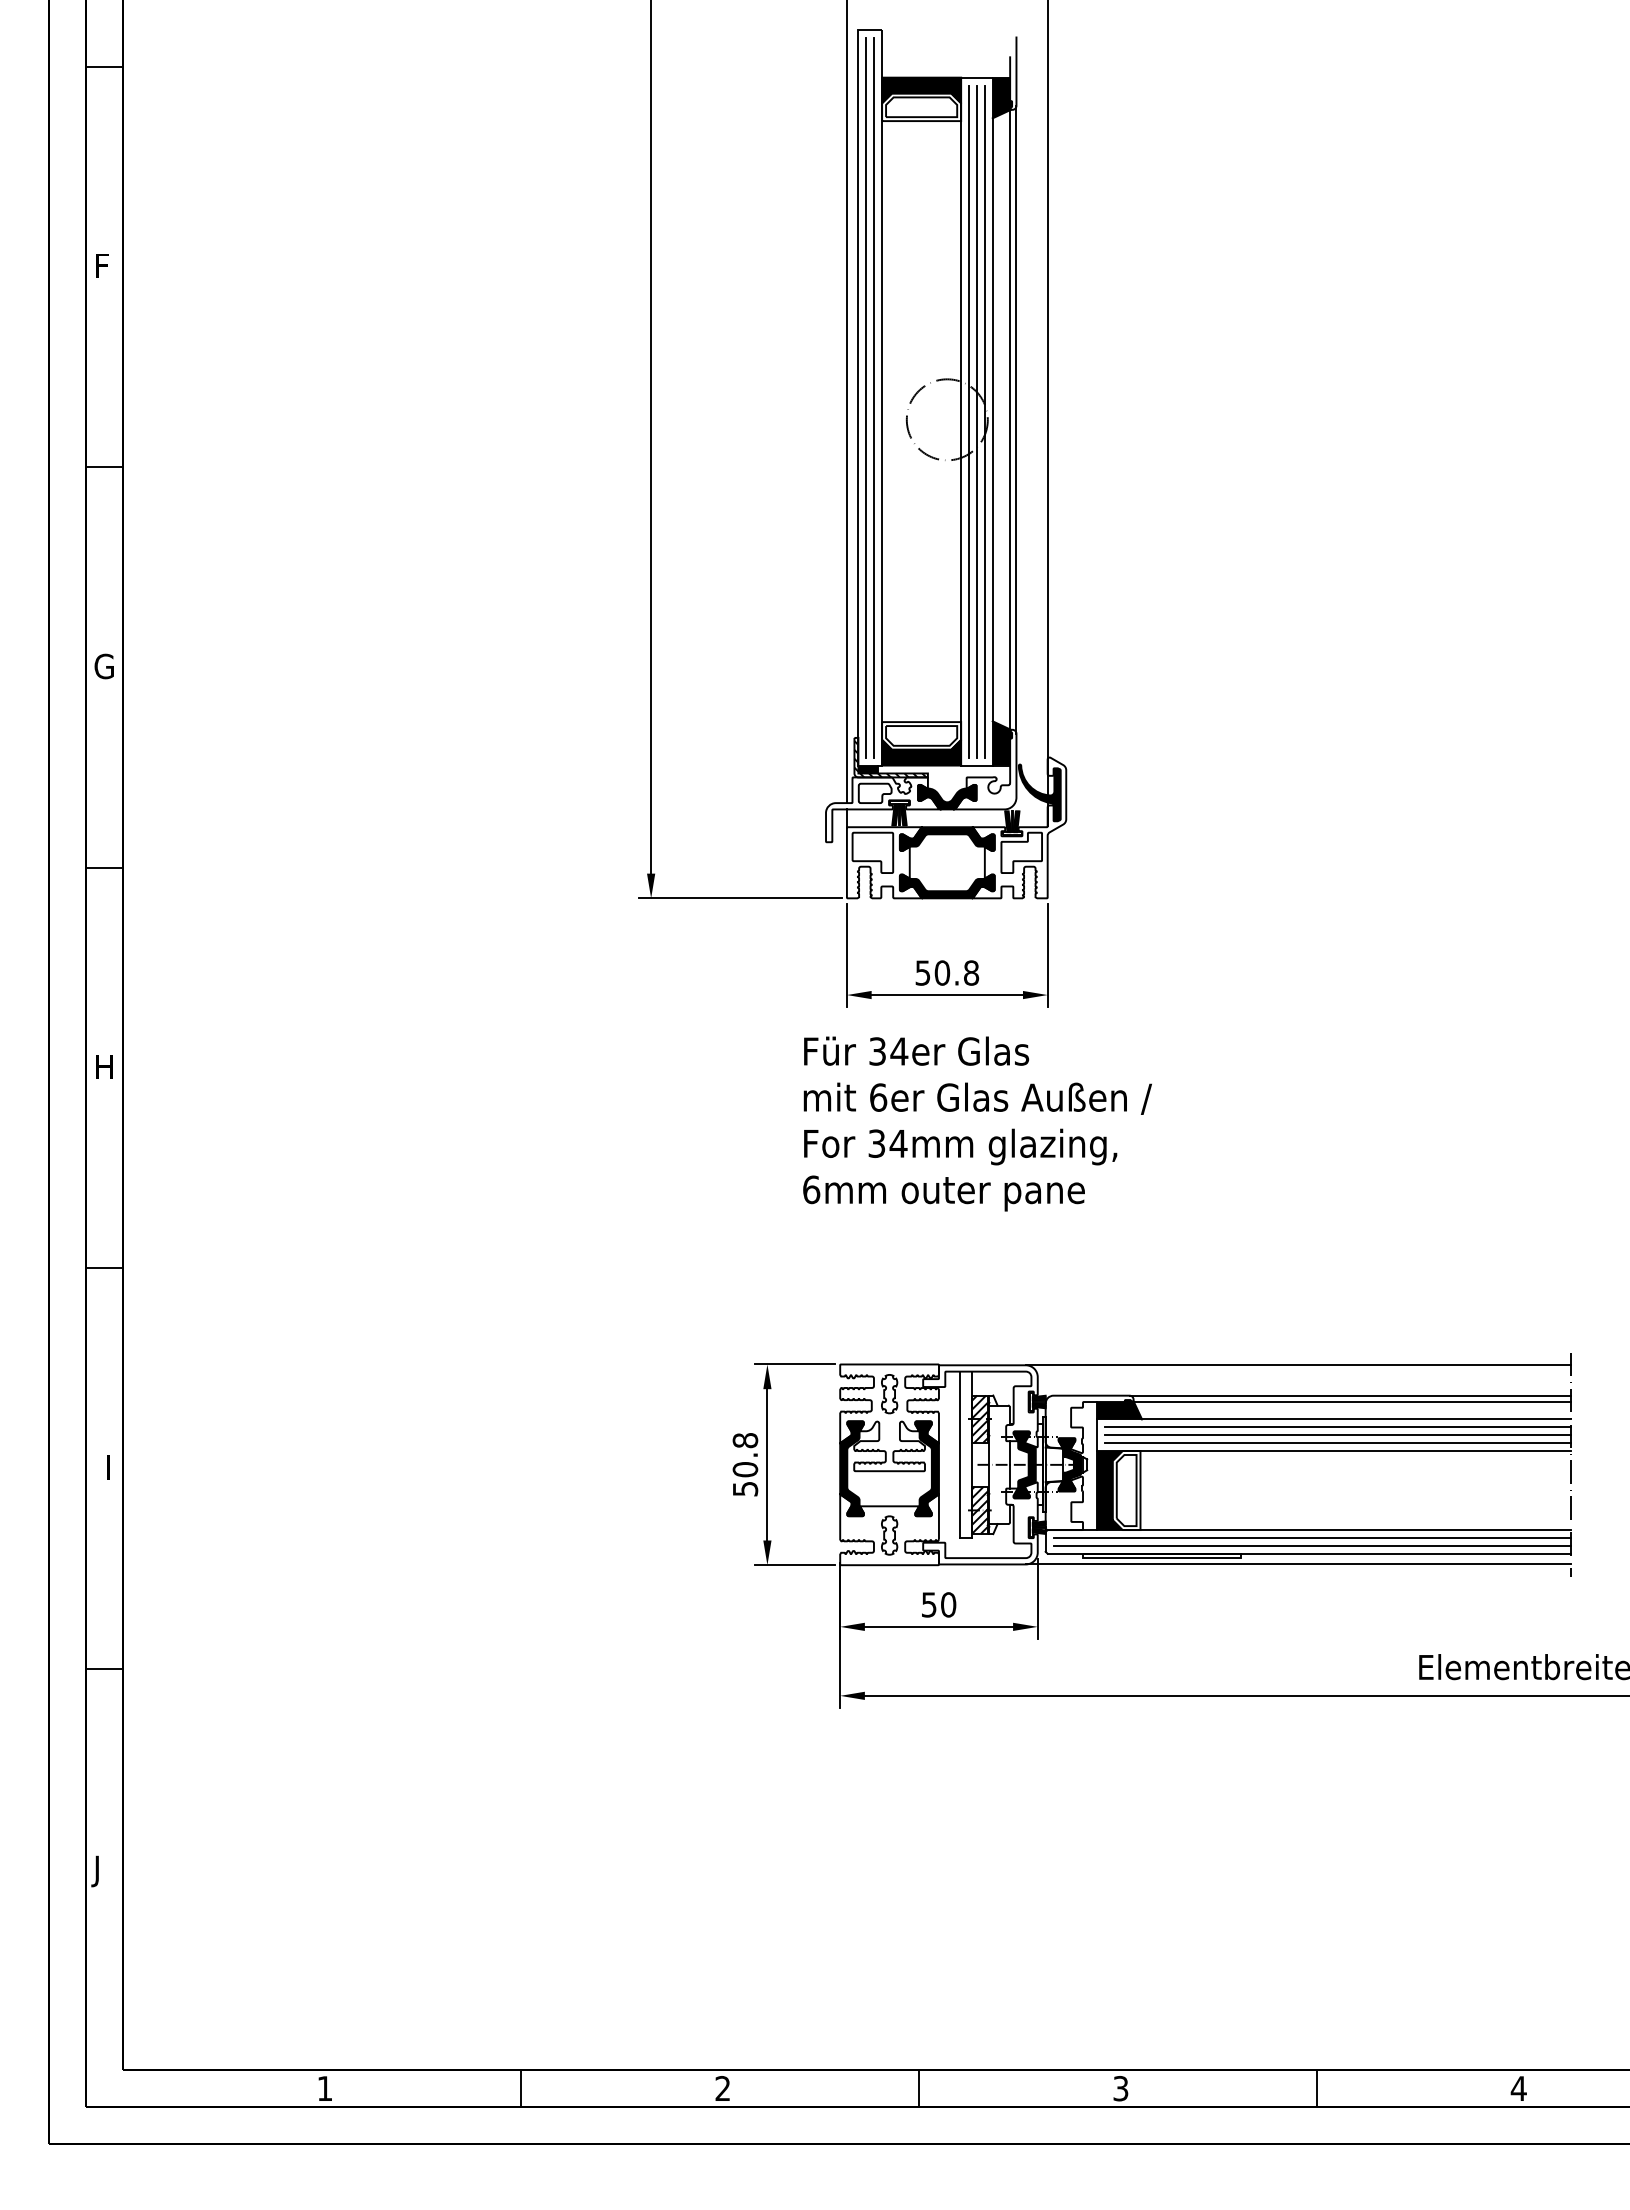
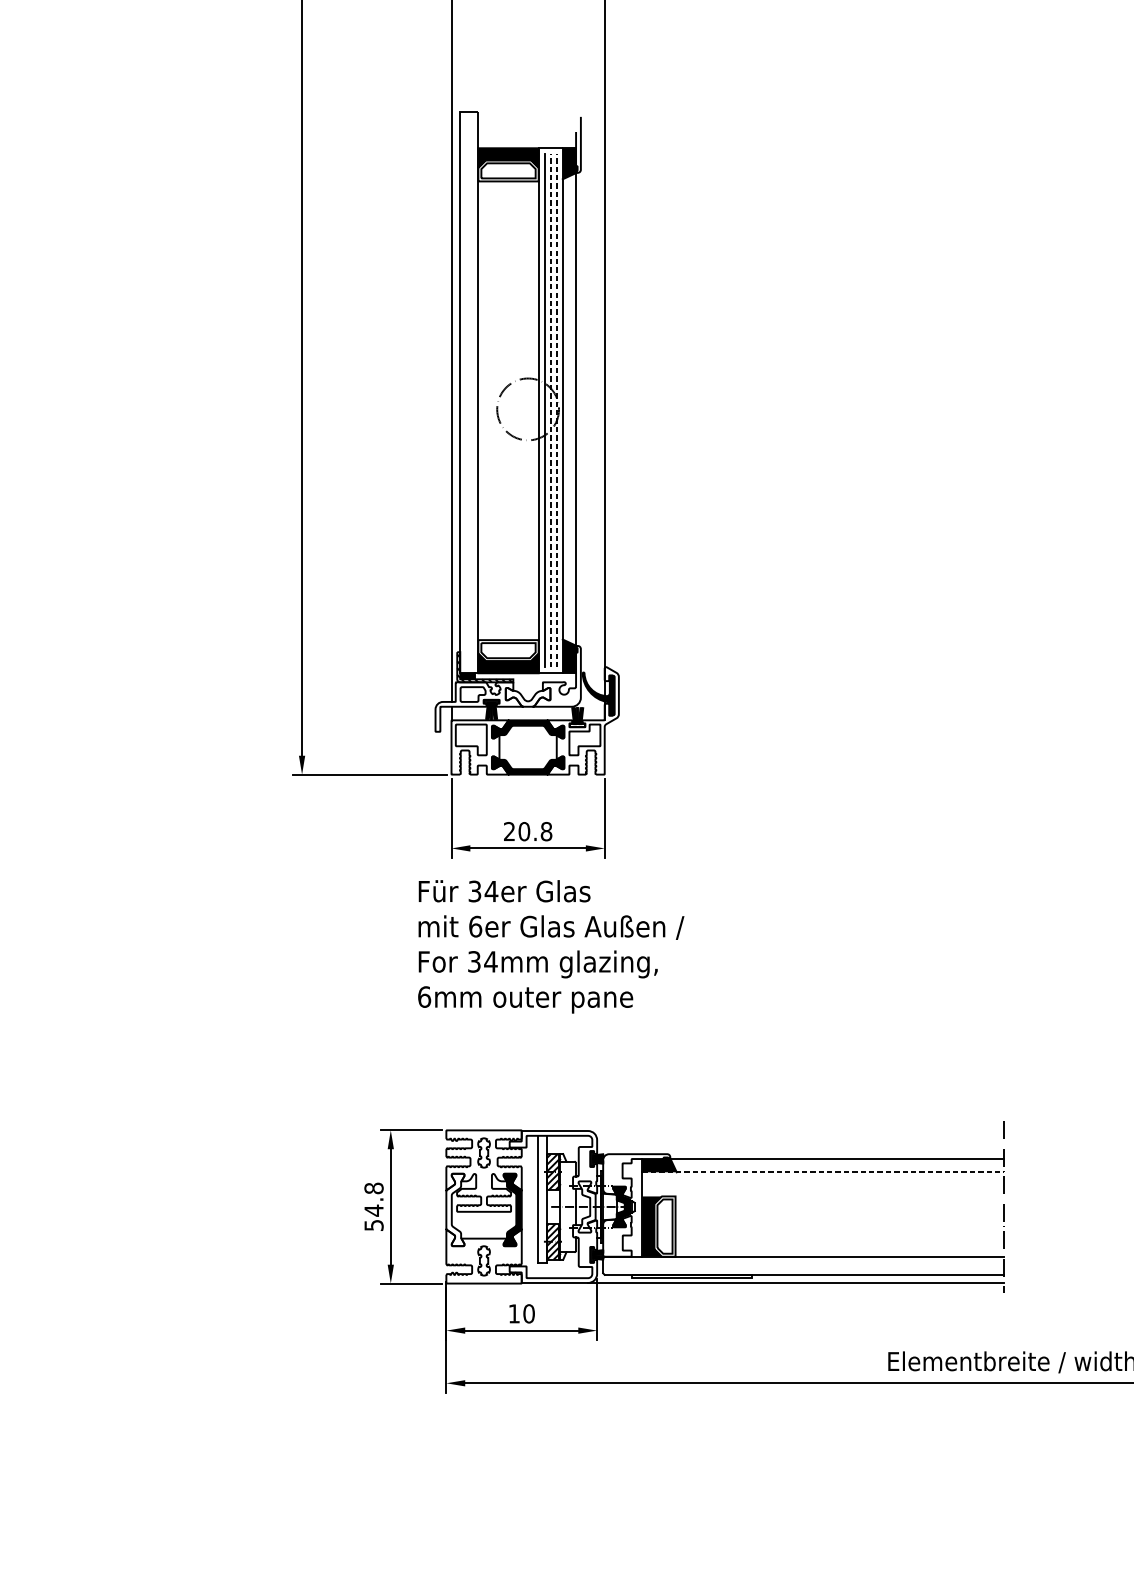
line: (866, 397) -> (466, 392), removed
line: (874, 397) -> (472, 392), removed
line: (1016, 419) -> (580, 409), removed
line: (976, 421) -> (550, 410), solid -> dashed
line: (984, 421) -> (556, 410), solid -> dashed
fill: (947, 796) -> (528, 696), removed
text: (922, 972) -> (509, 831), 50.8 -> 20.8
line: (1298, 1365) -> (796, 1131), removed
line: (1350, 1395) -> (835, 1154), removed
line: (1334, 1419) -> (823, 1172), solid -> dashed
line: (1337, 1427) -> (825, 1178), removed
line: (1337, 1435) -> (825, 1184), removed
line: (1337, 1443) -> (825, 1190), removed
line: (1334, 1451) -> (823, 1196), removed
fill: (1024, 1464) -> (587, 1206), removed
fill: (851, 1468) -> (454, 1209), removed
text: (745, 1469) -> (374, 1210), 50.8 -> 54.8
line: (1312, 1537) -> (806, 1262), removed
line: (1312, 1545) -> (806, 1268), removed
text: (929, 1604) -> (514, 1313), 50 -> 10

